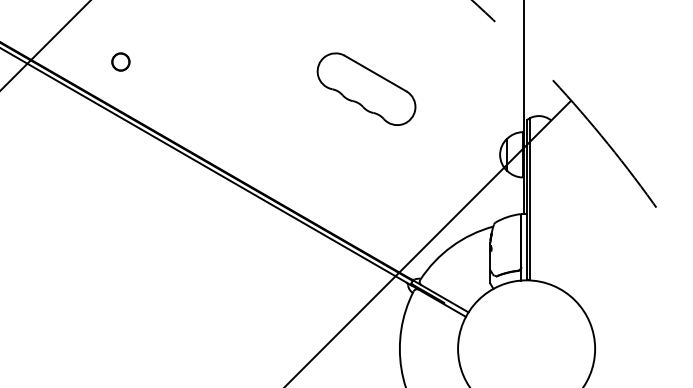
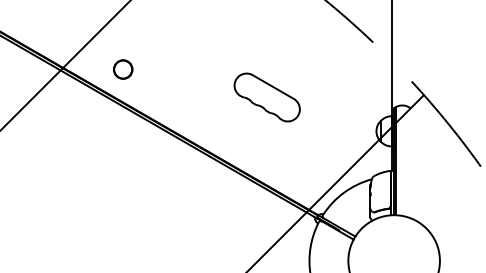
circle: (119, 60) -> (122, 68), size x1.6
part: (365, 89) -> (266, 97), moved

